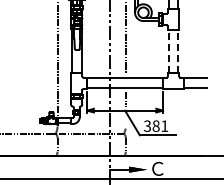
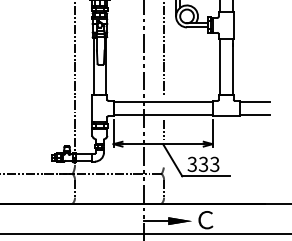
line: (168, 50) -> (219, 65), dashed -> solid
line: (178, 50) -> (232, 65), dashed -> solid
text: (160, 125) -> (209, 163), 381 -> 333

